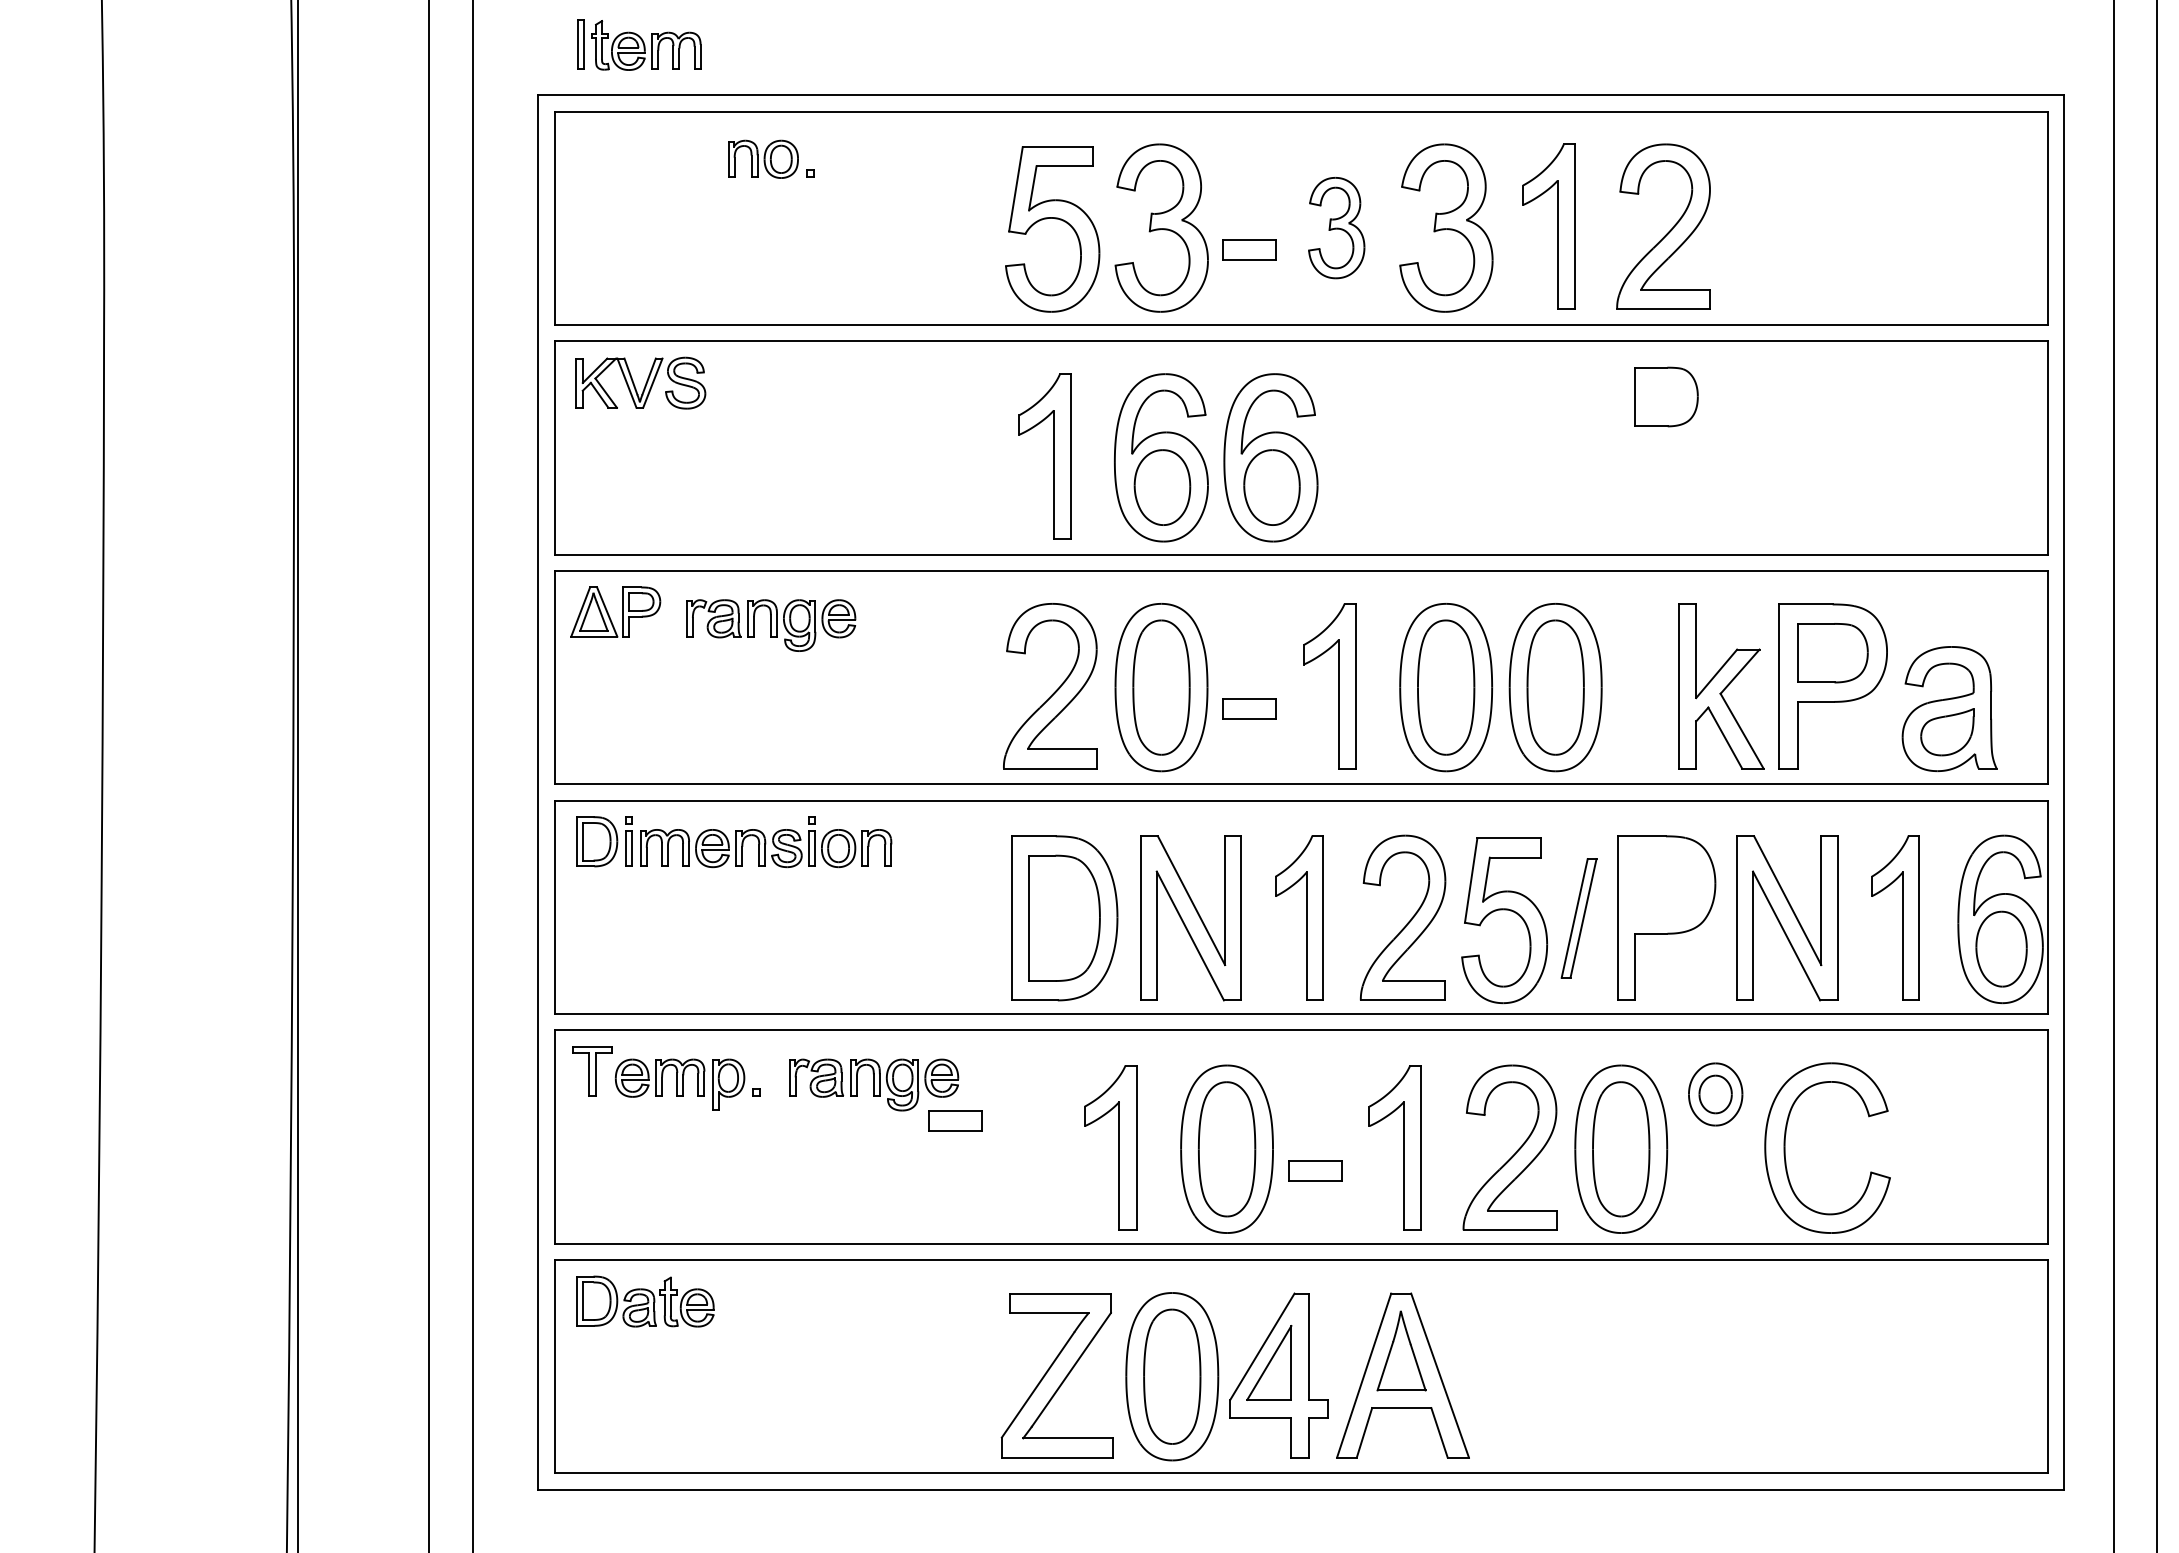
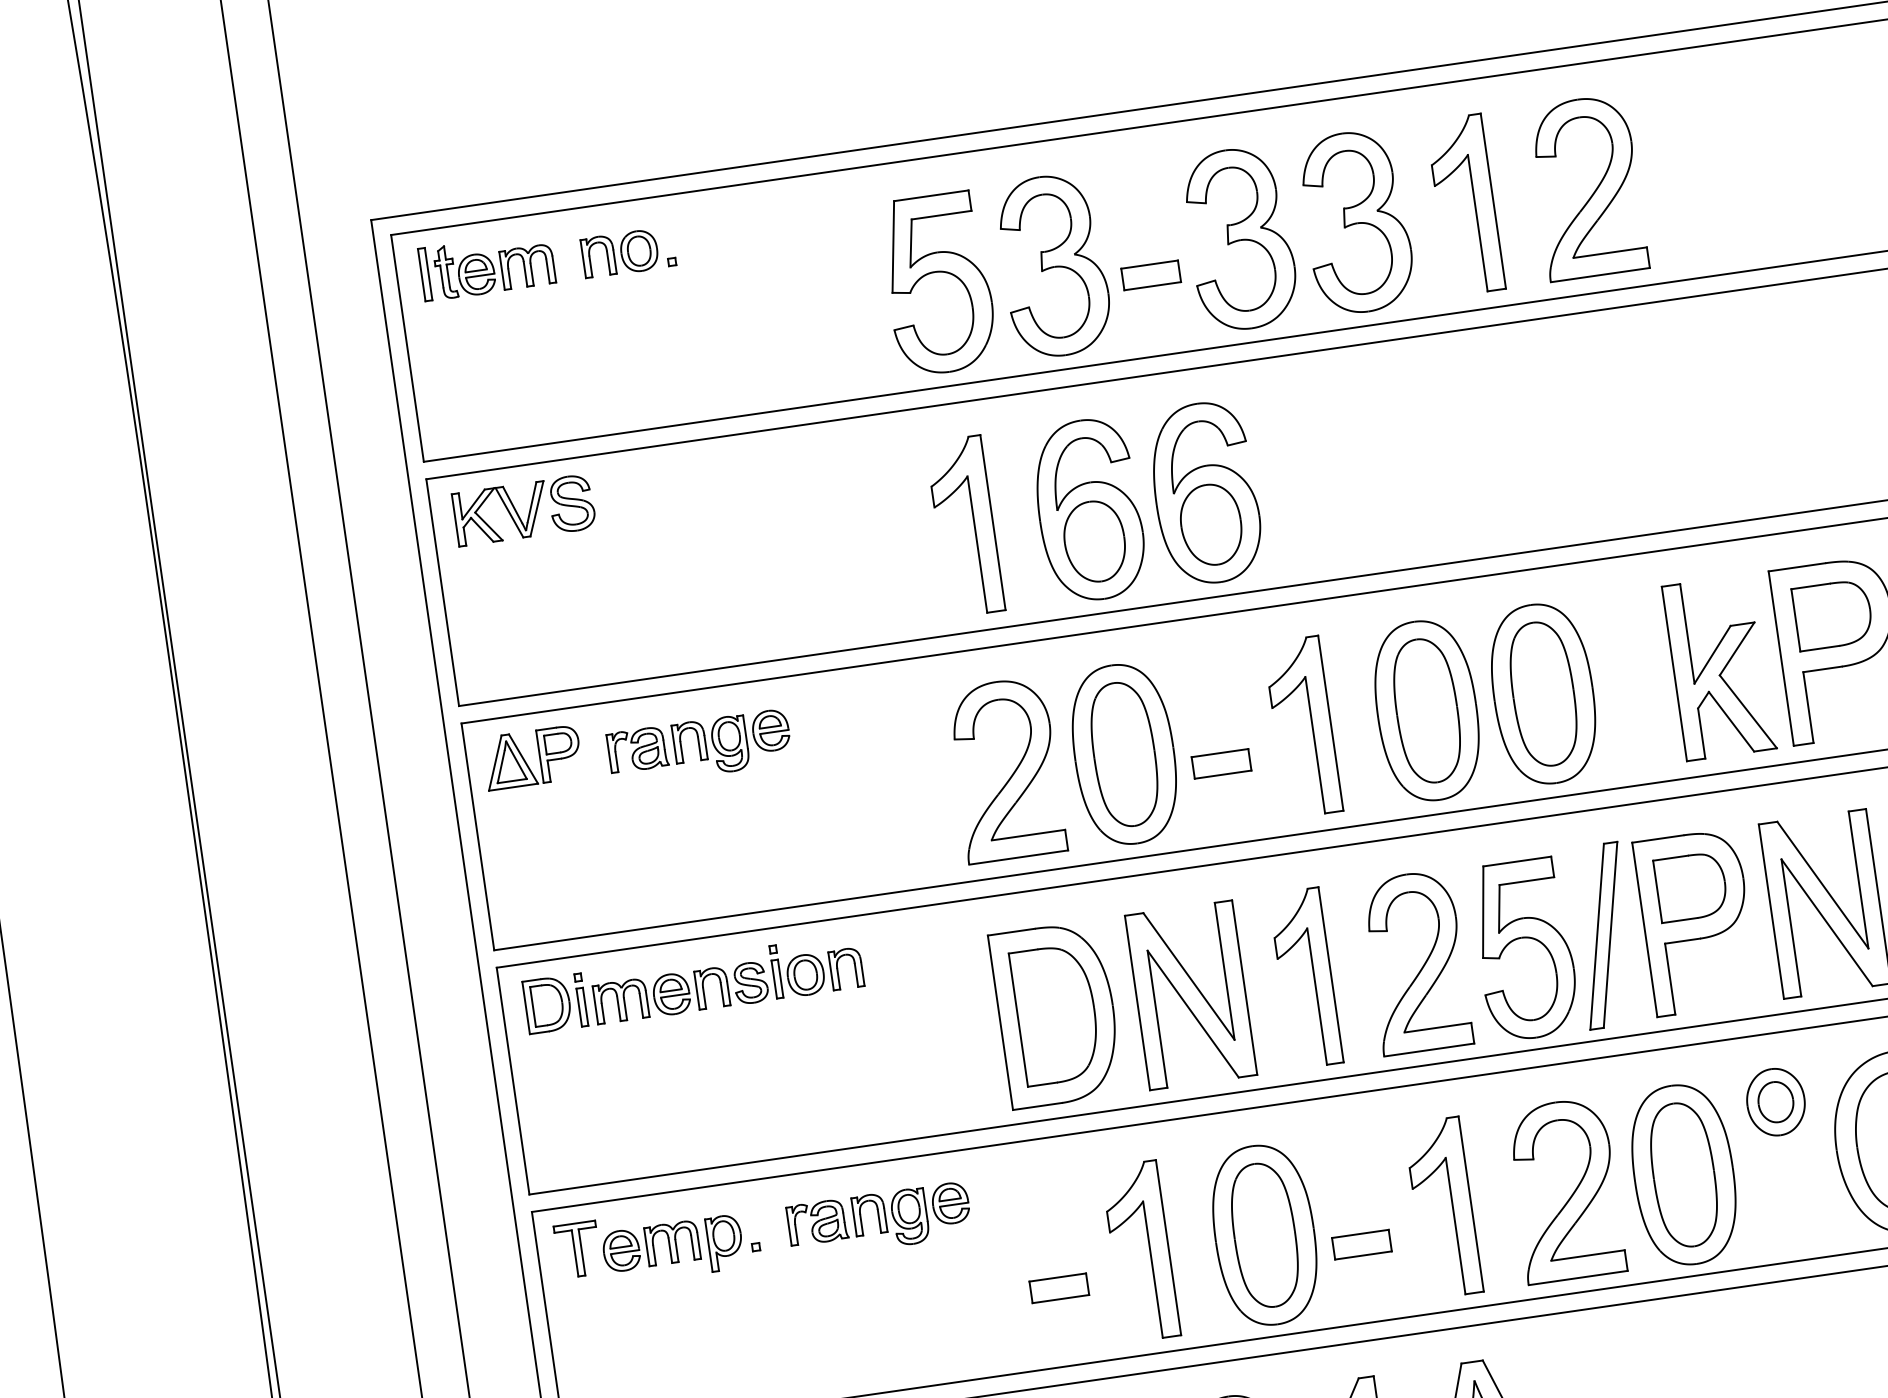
part: (639, 44) -> (487, 265), moved
part: (1336, 227) -> (1239, 238), size x1.67
part: (1666, 396) -> (1691, 886), moved
part: (1578, 918) -> (1603, 936), size x1.43
part: (955, 1120) -> (1059, 1287), moved

